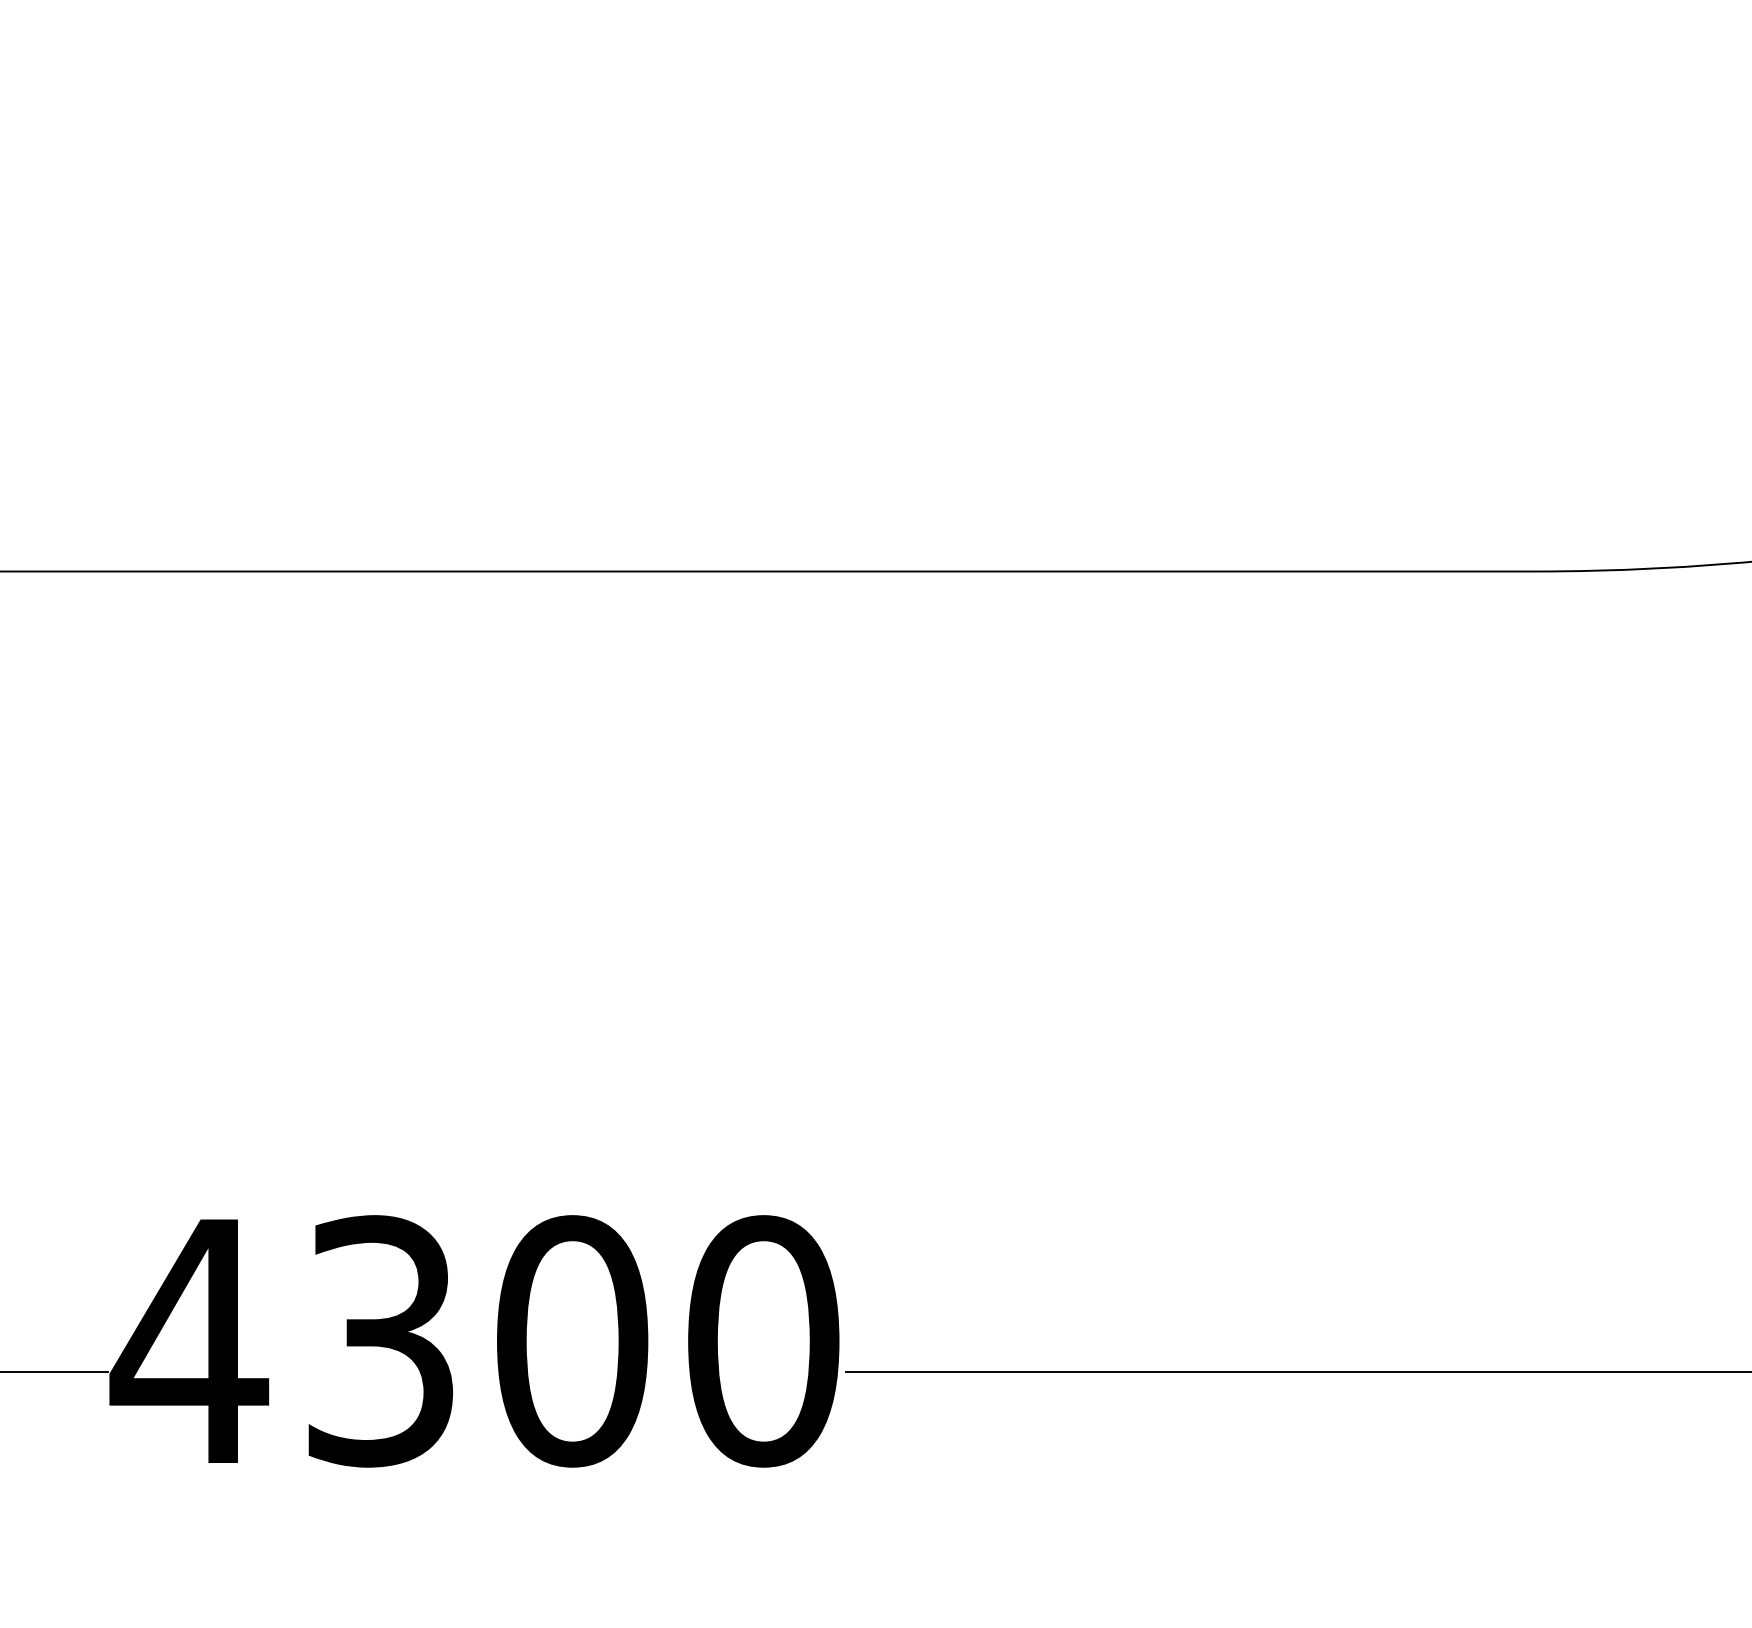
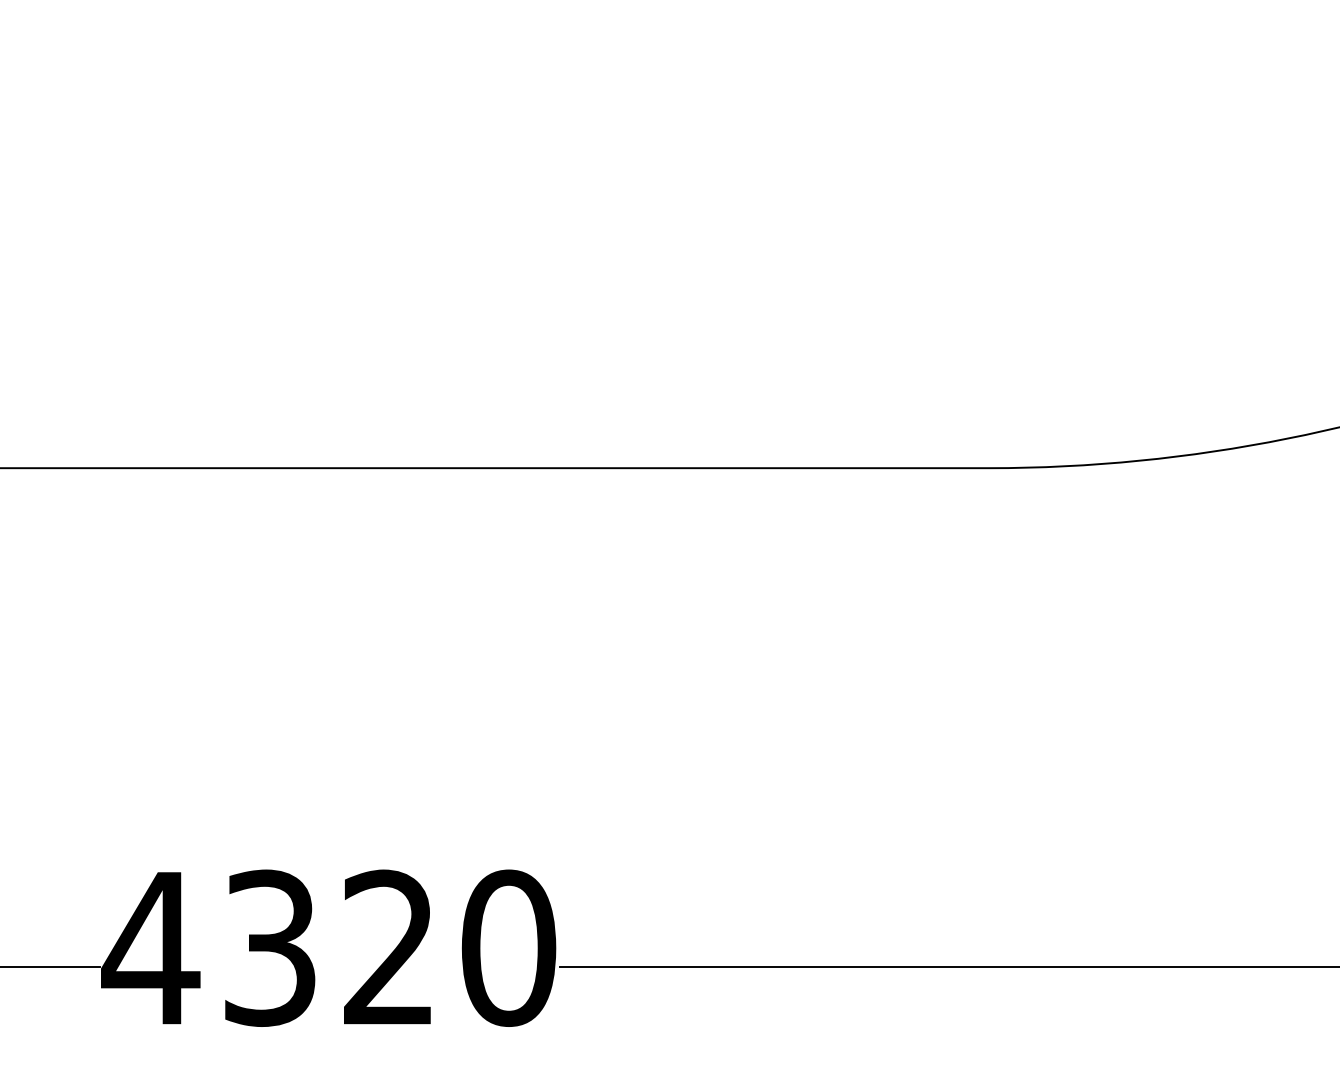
text: (572, 1340) -> (389, 947), 4300 -> 4320

